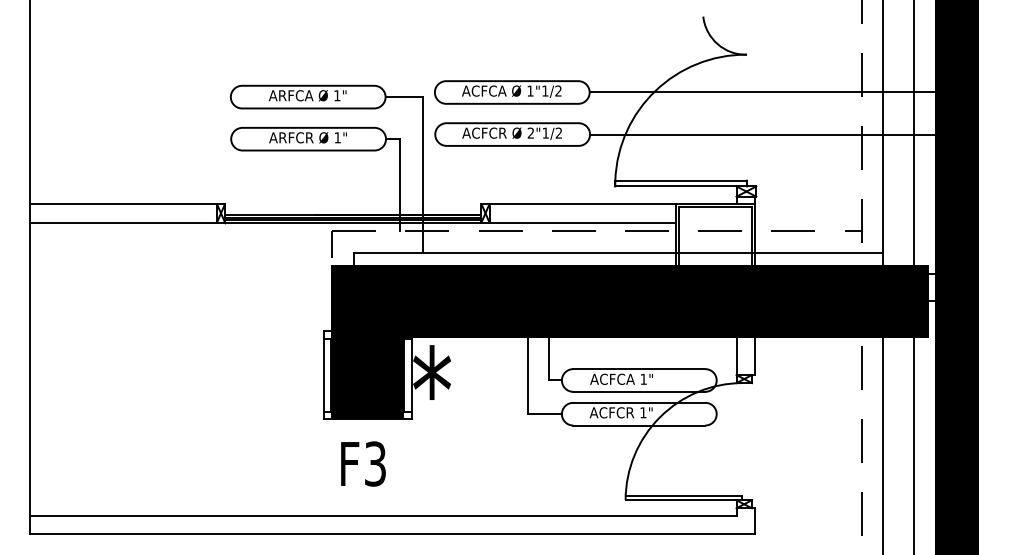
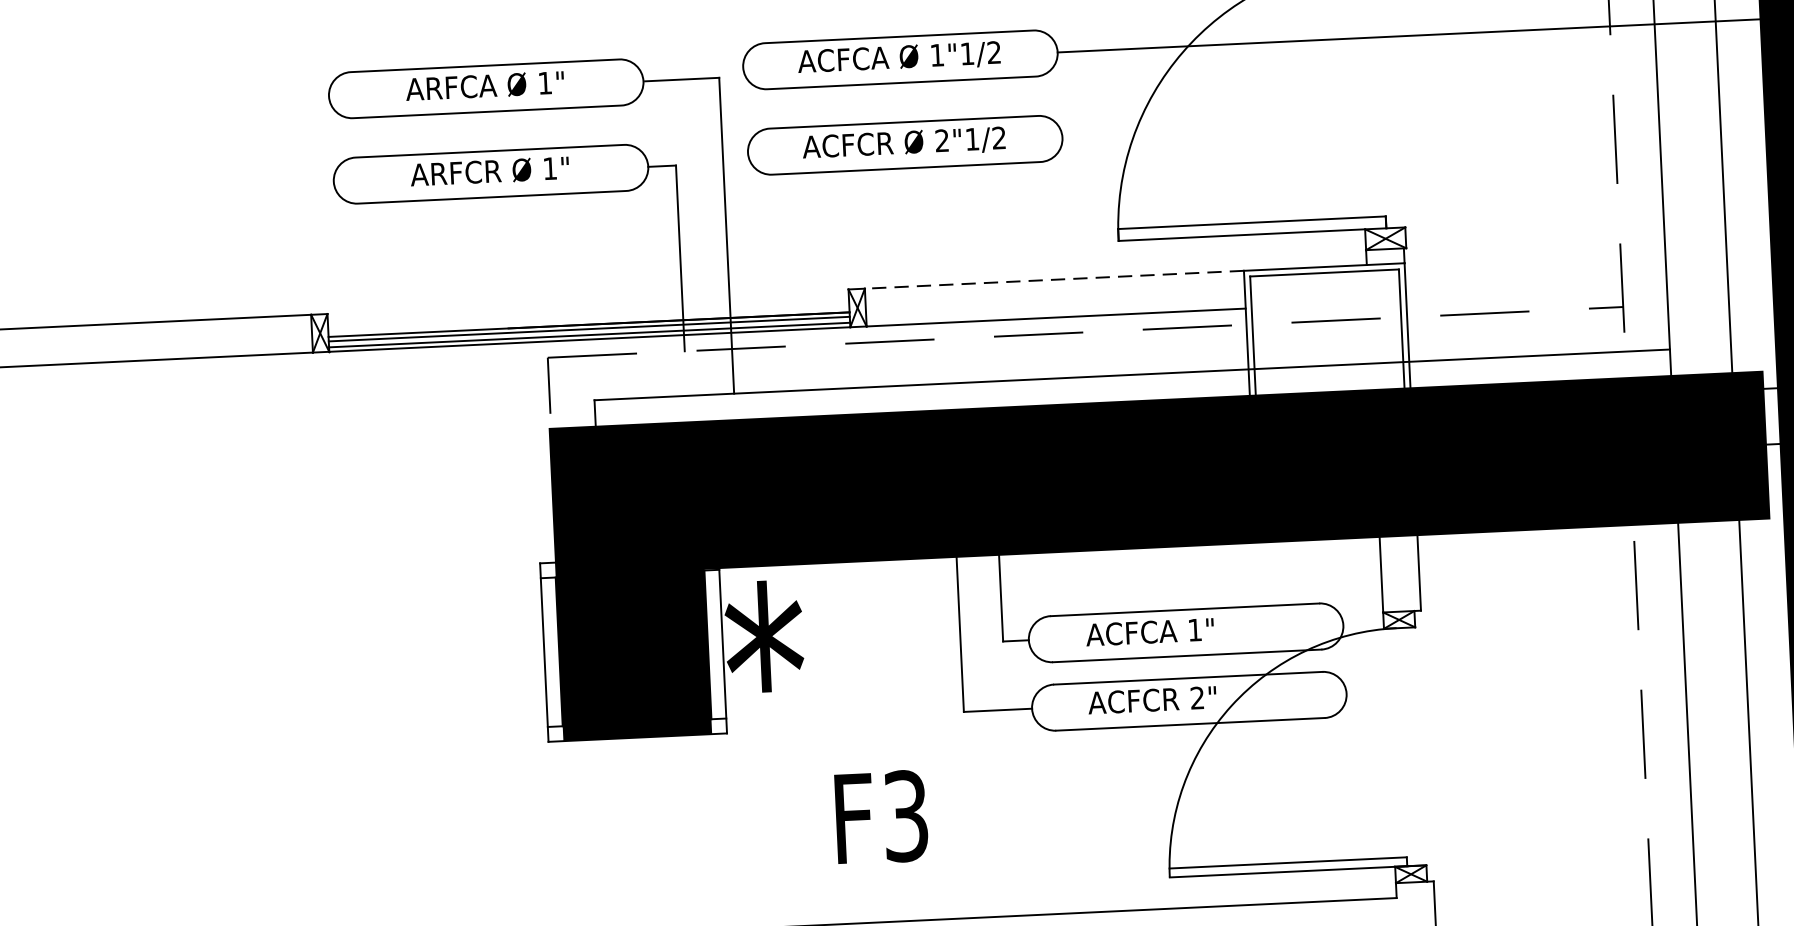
line: (768, 134) -> (1425, 120), removed
line: (582, 204) -> (1053, 280), solid -> dashed
text: (643, 412) -> (1197, 697), 1" -> 2"
text: (363, 463) -> (881, 816), moved

